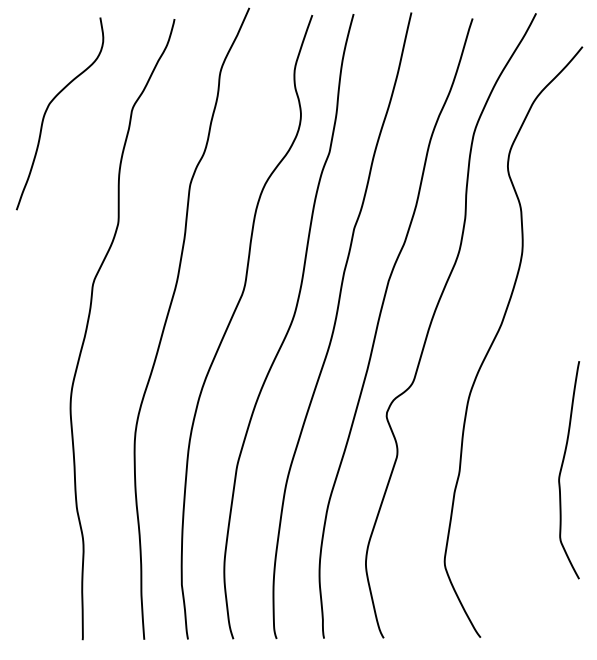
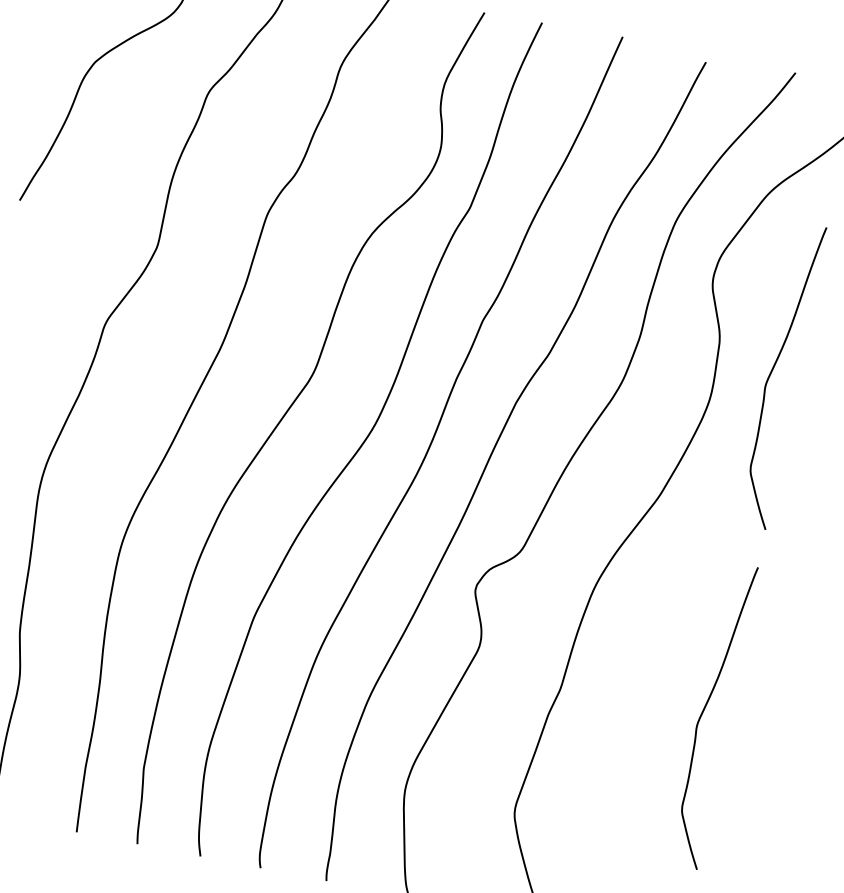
curve: (562, 223) -> (773, 371), added

